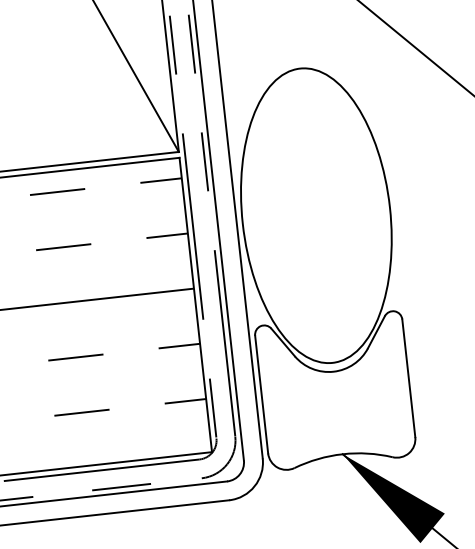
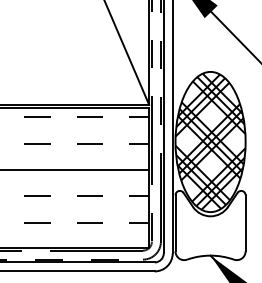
hatch: (316, 214) -> (210, 141), added

